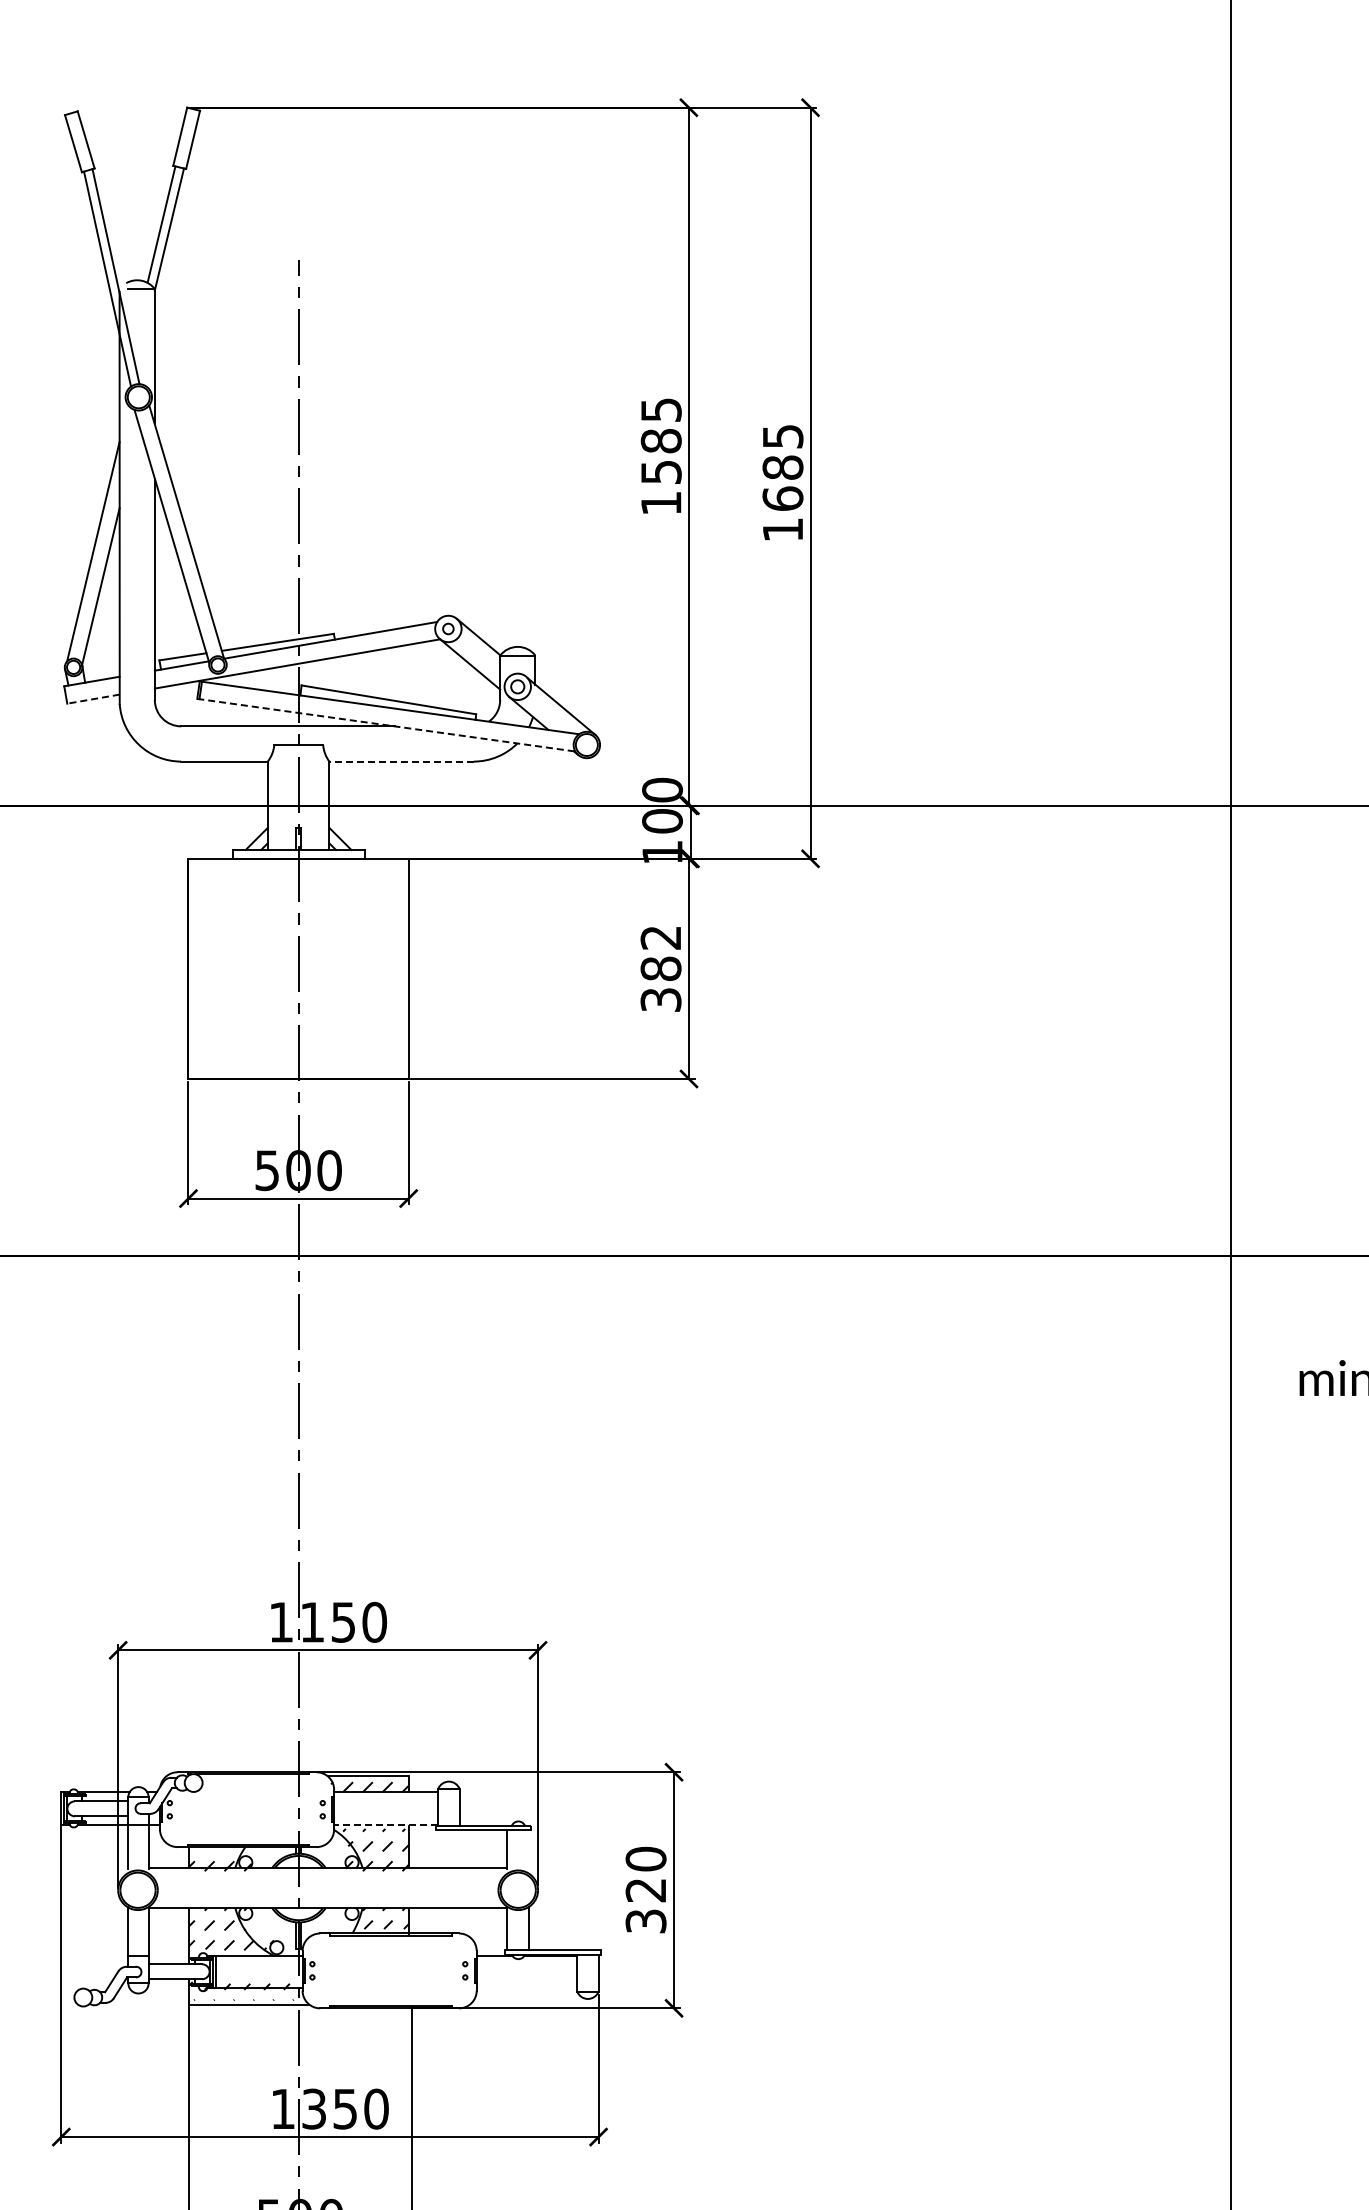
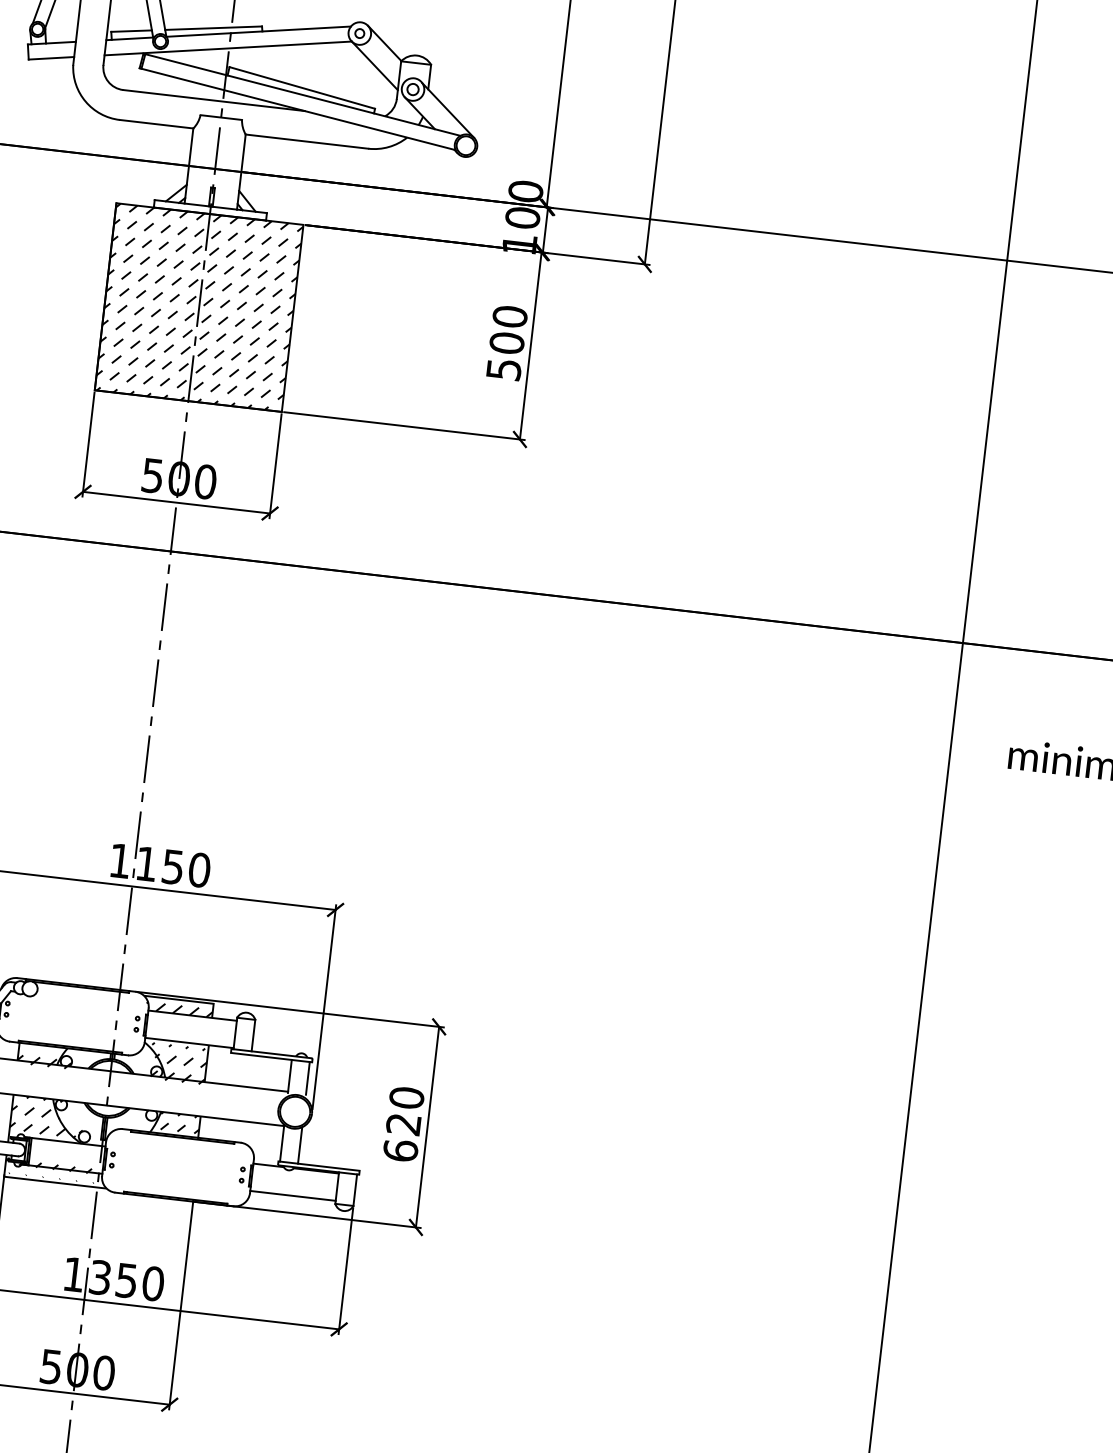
line: (93, 699) -> (51, 58), dashed -> solid
line: (386, 725) -> (297, 109), dashed -> solid
line: (401, 761) -> (306, 141), dashed -> solid
text: (660, 967) -> (506, 341), 382 -> 500
hatch: (298, 968) -> (199, 307), added
line: (385, 1824) -> (188, 1042), dashed -> solid
line: (528, 1849) -> (307, 1078), added
text: (645, 1921) -> (400, 1150), 320 -> 620
line: (526, 1988) -> (292, 1196), added

